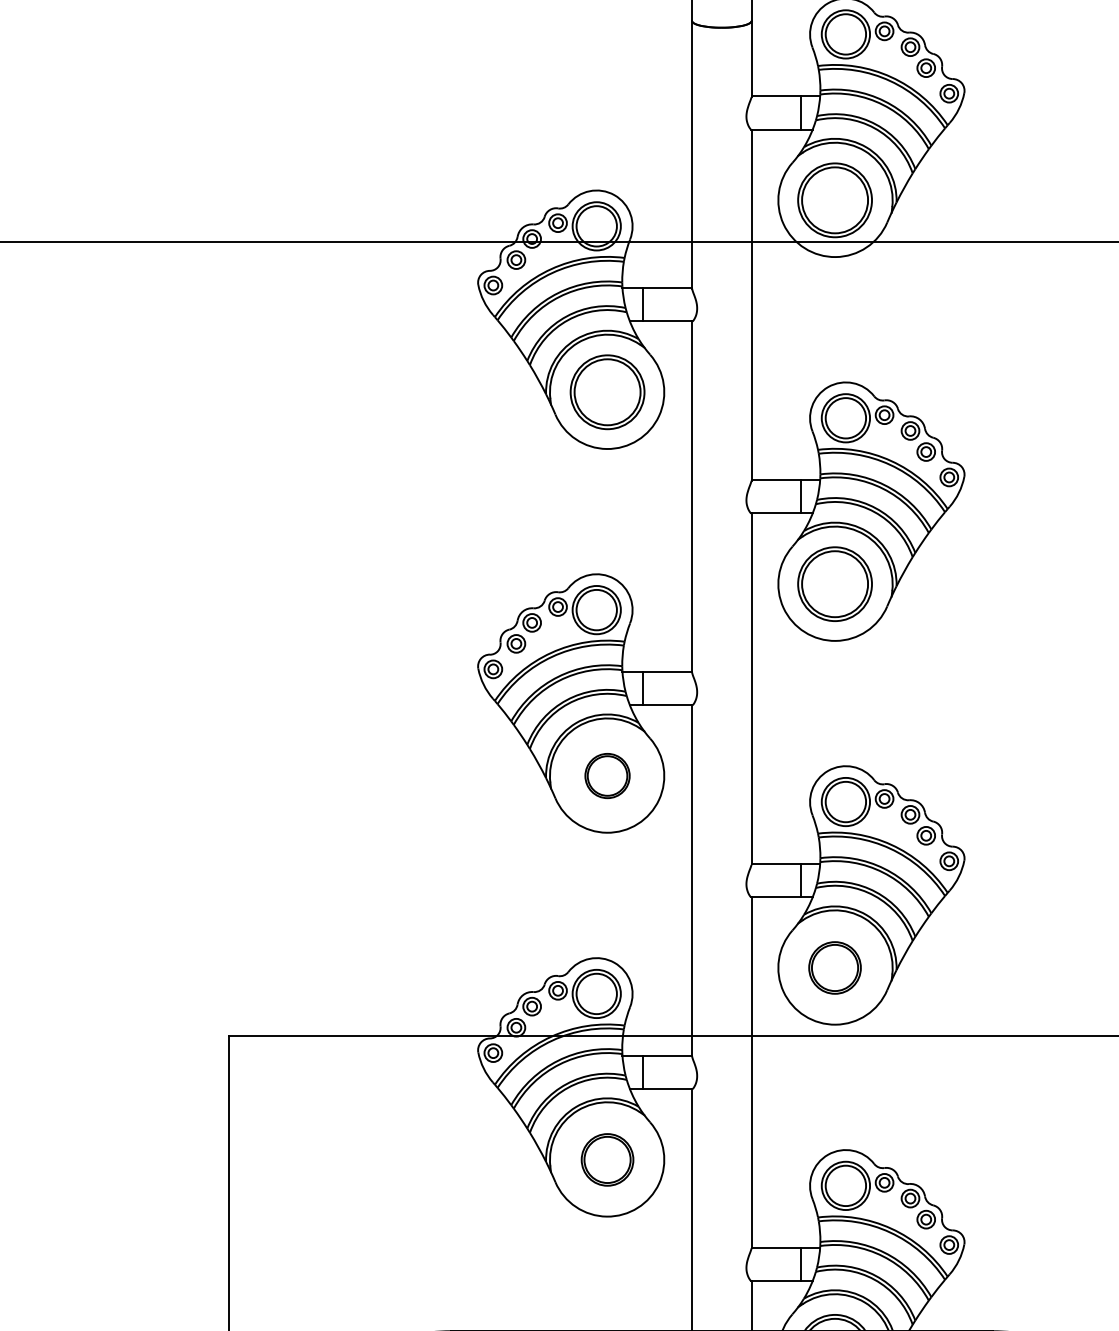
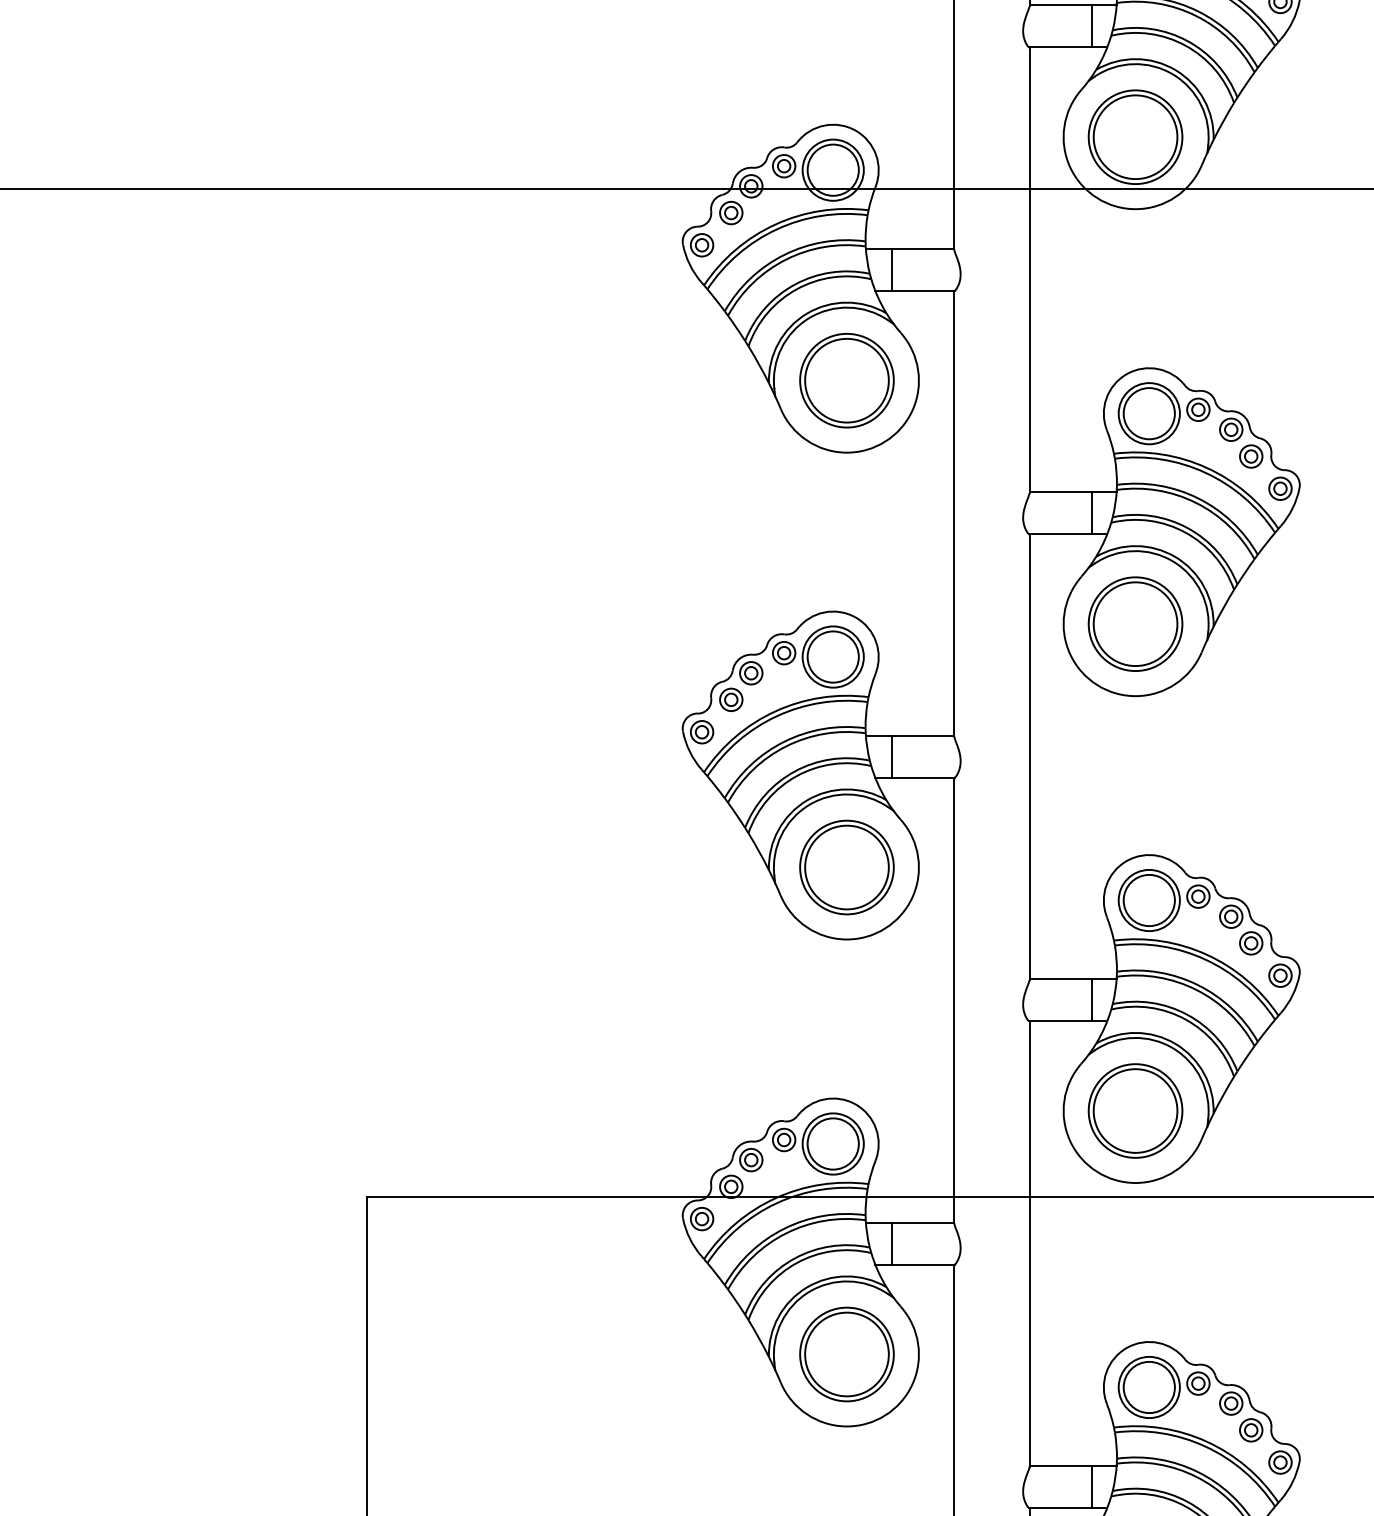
part: (607, 775) -> (846, 866), size x1.67
part: (834, 967) -> (1134, 1110), size x1.43
part: (607, 1159) -> (846, 1354), size x1.43

